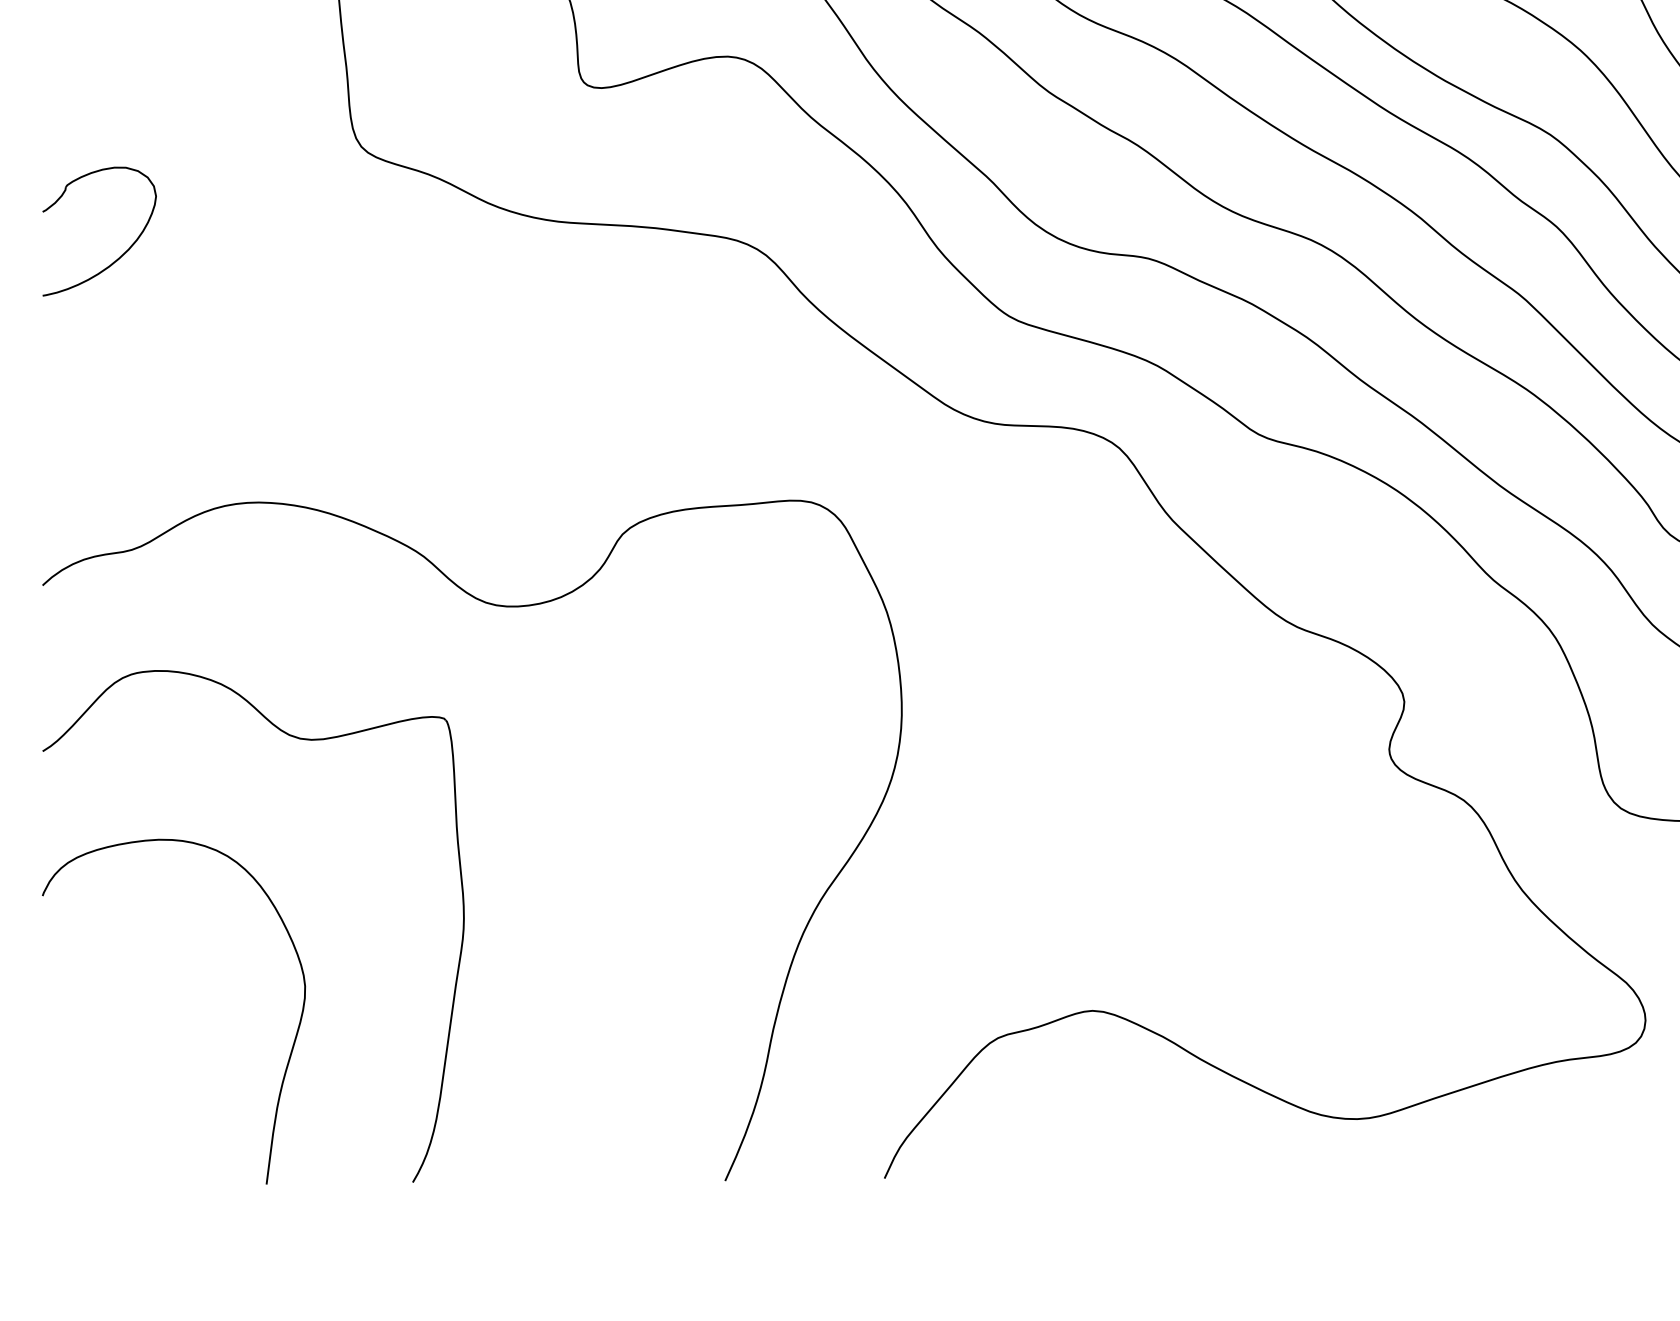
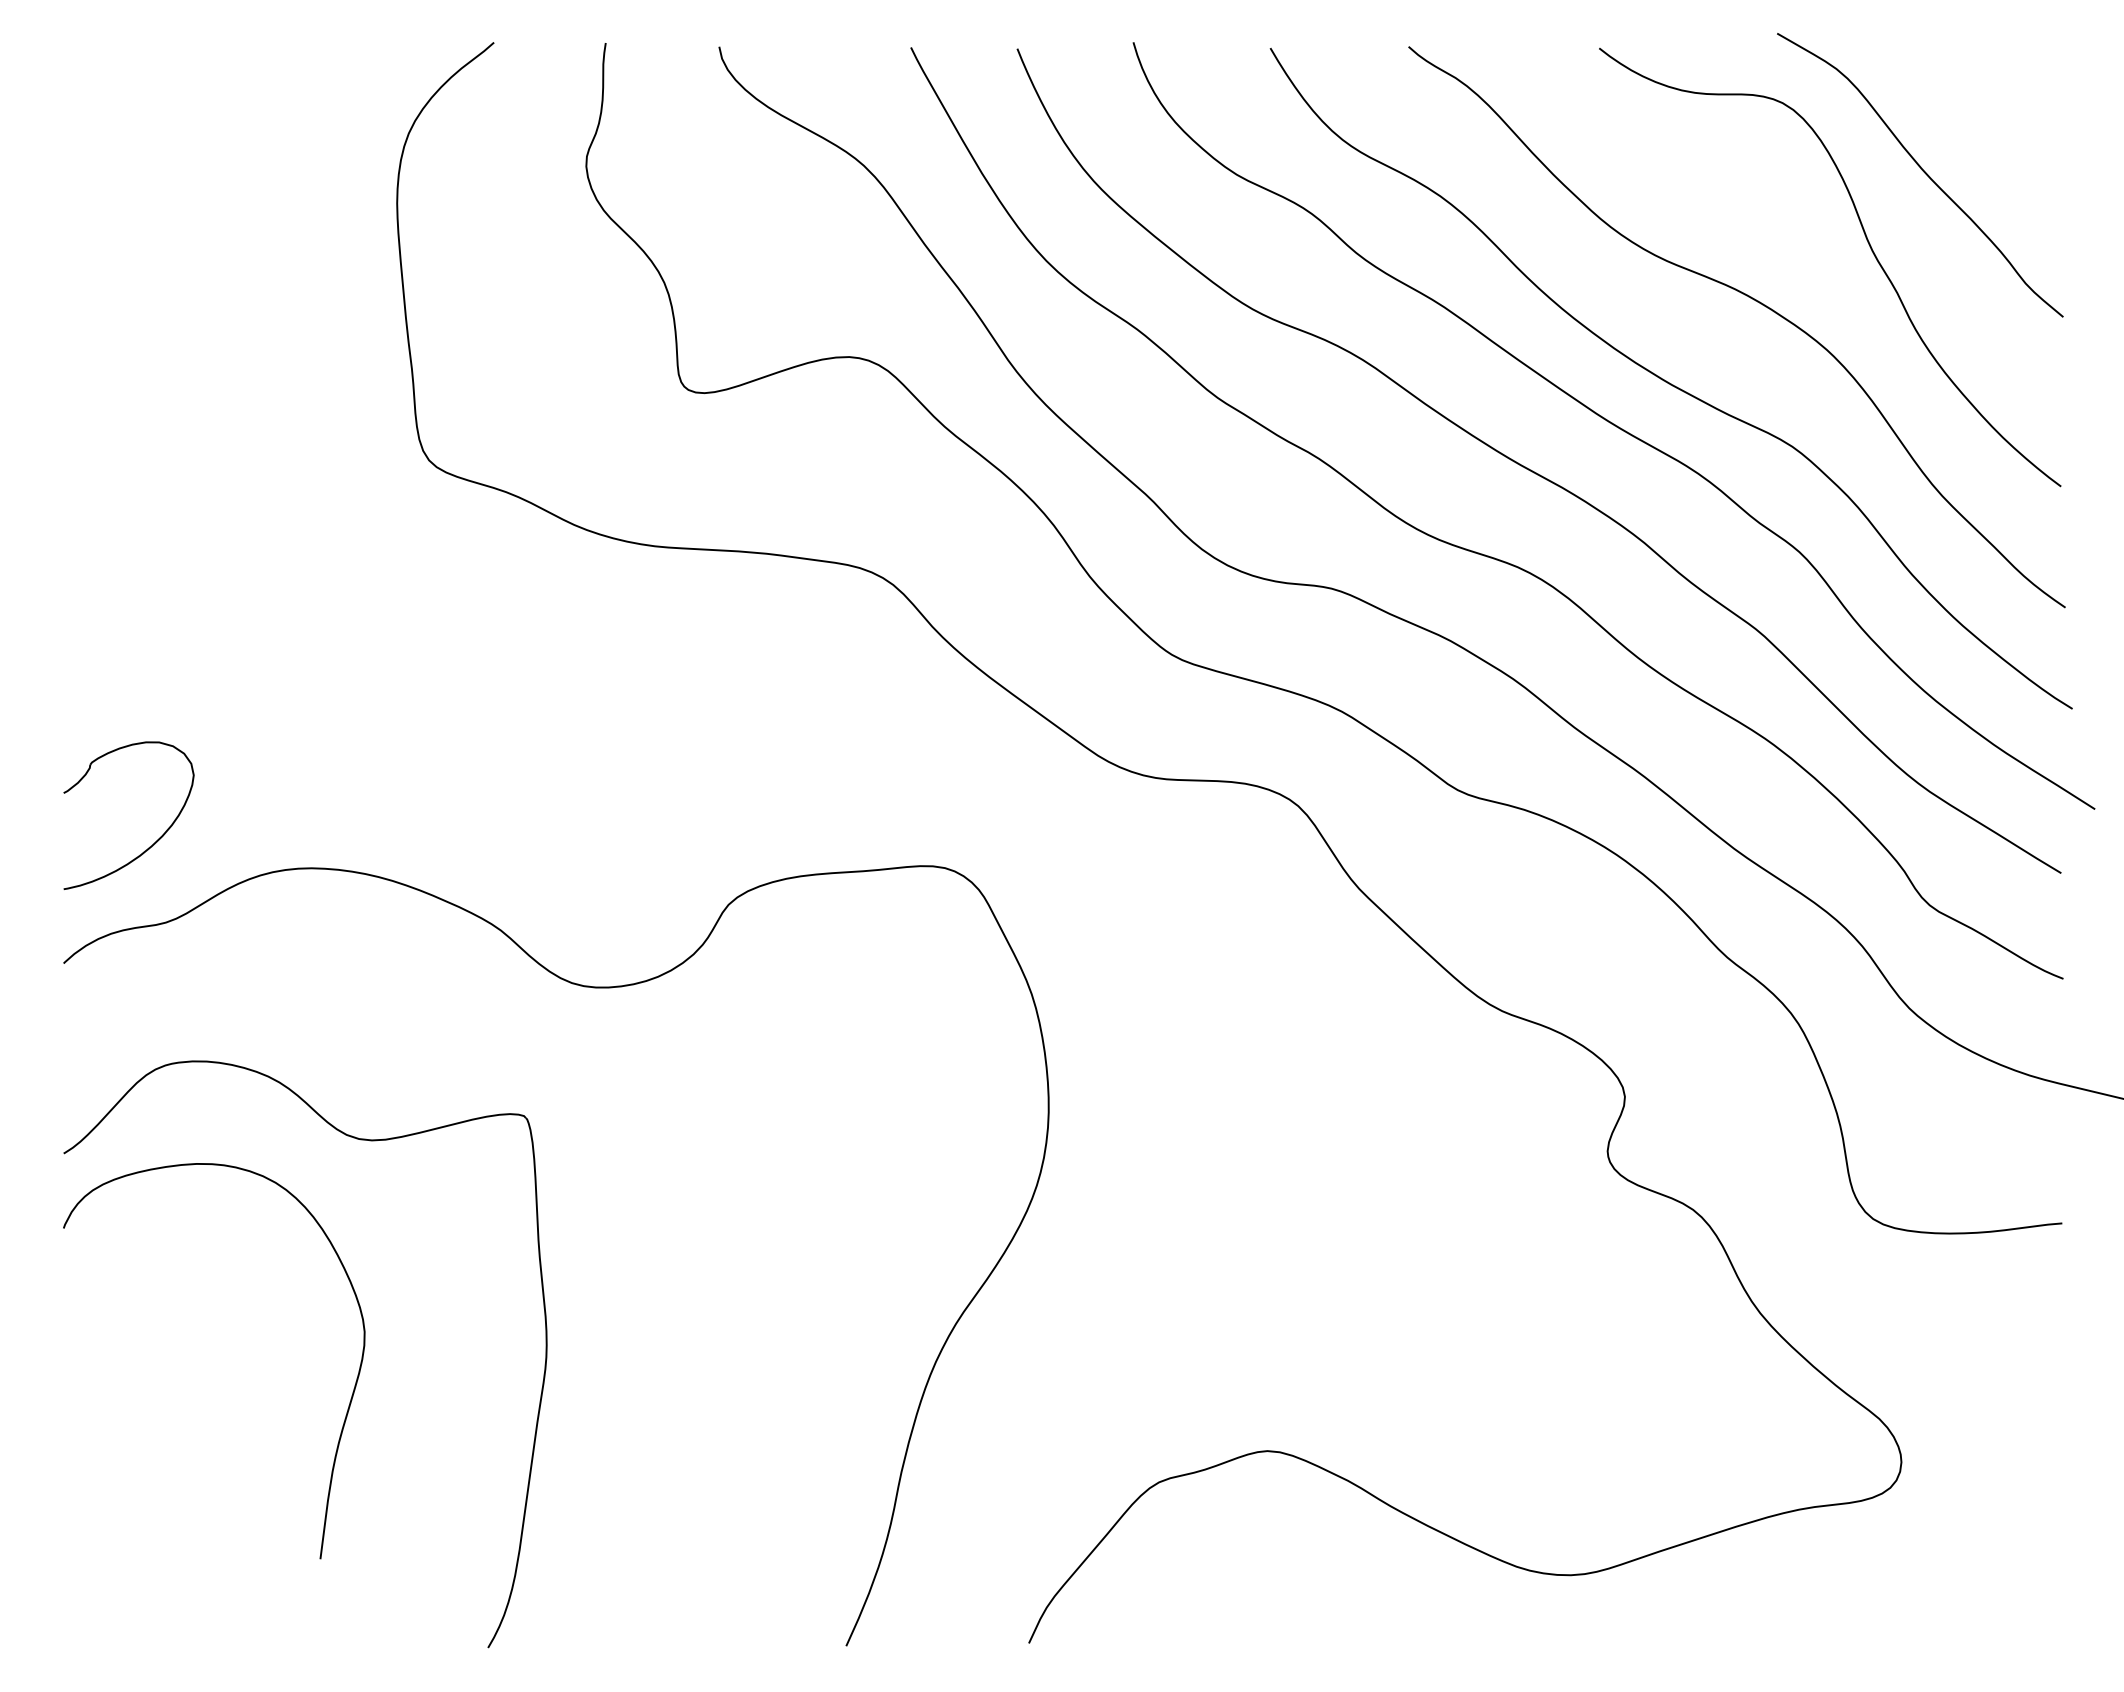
part: (117, 258) -> (149, 846), moved
curve: (292, 1044) -> (350, 1398), moved

